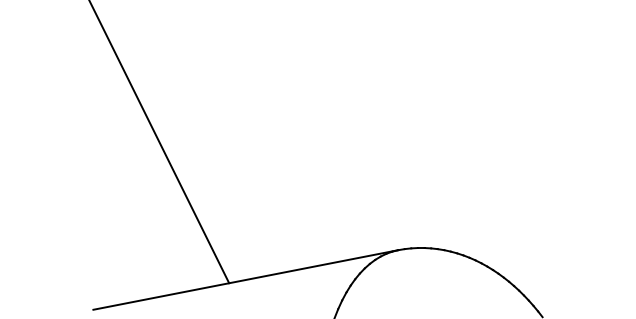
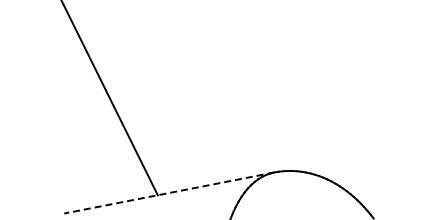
line: (246, 280) -> (169, 193), solid -> dashed

